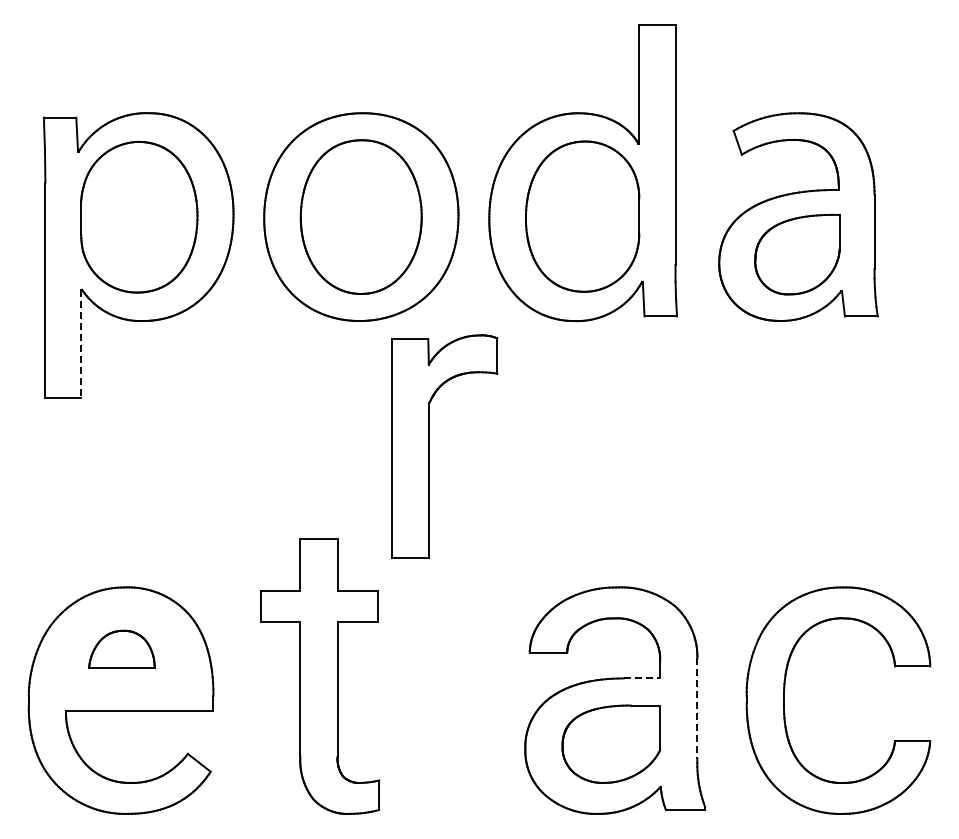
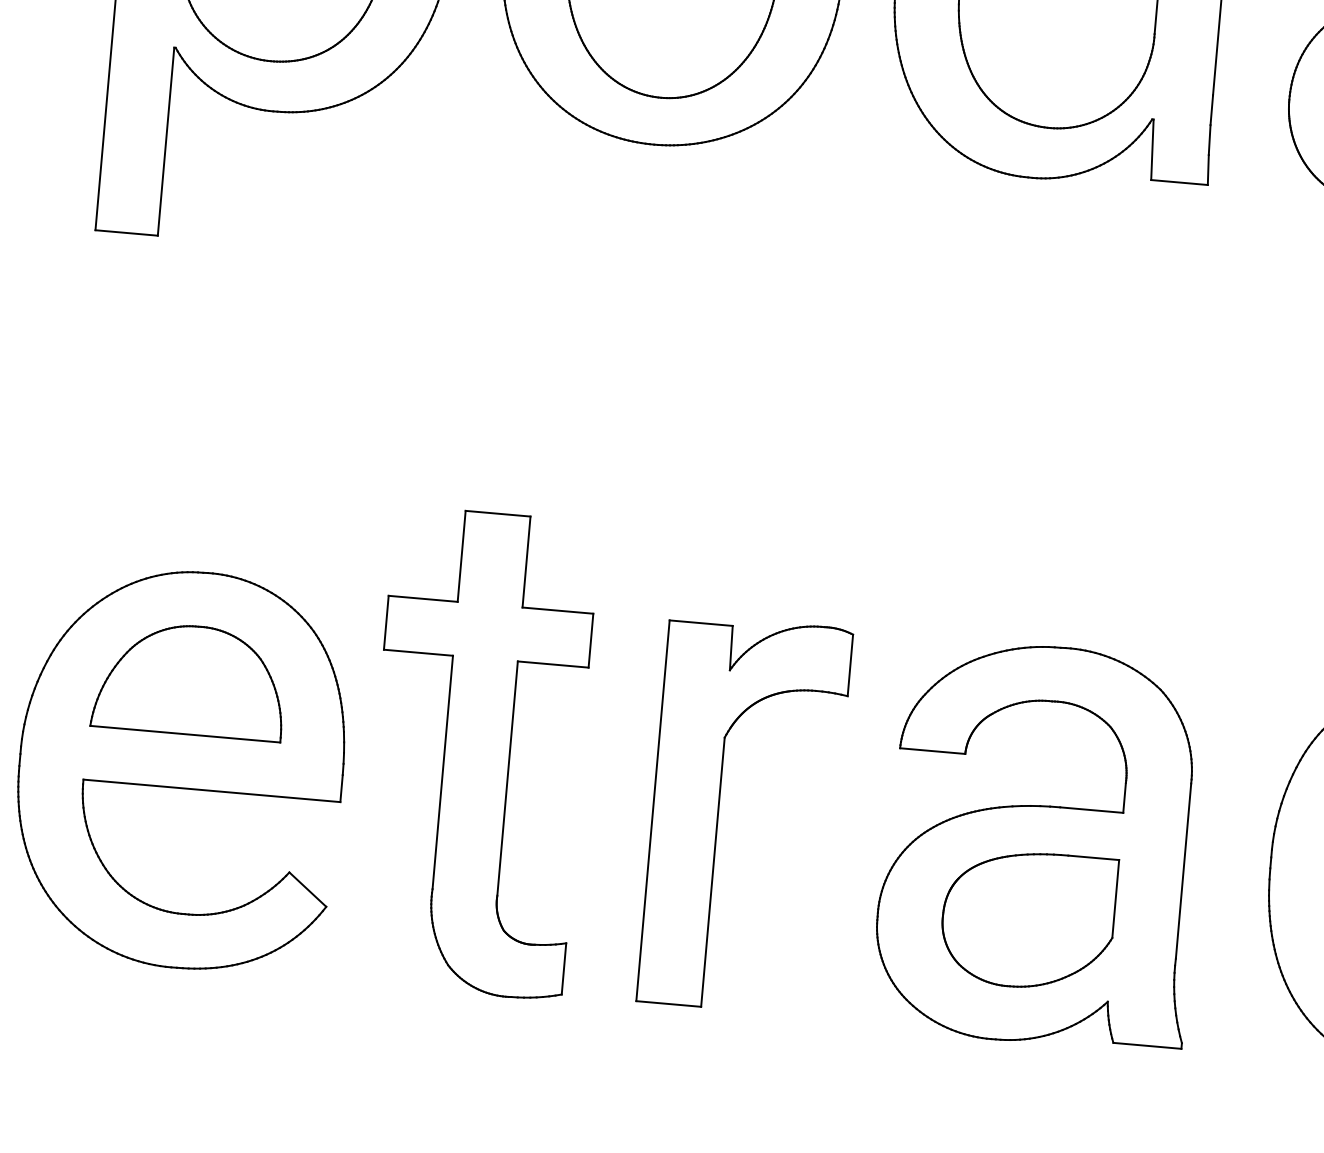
line: (81, 343) -> (166, 141), dashed -> solid
part: (429, 446) -> (718, 812), moved
part: (121, 649) -> (189, 680), size x1.67
part: (320, 676) -> (479, 753), moved
line: (642, 678) -> (1092, 810), dashed -> solid
line: (697, 709) -> (1183, 872), dashed -> solid

